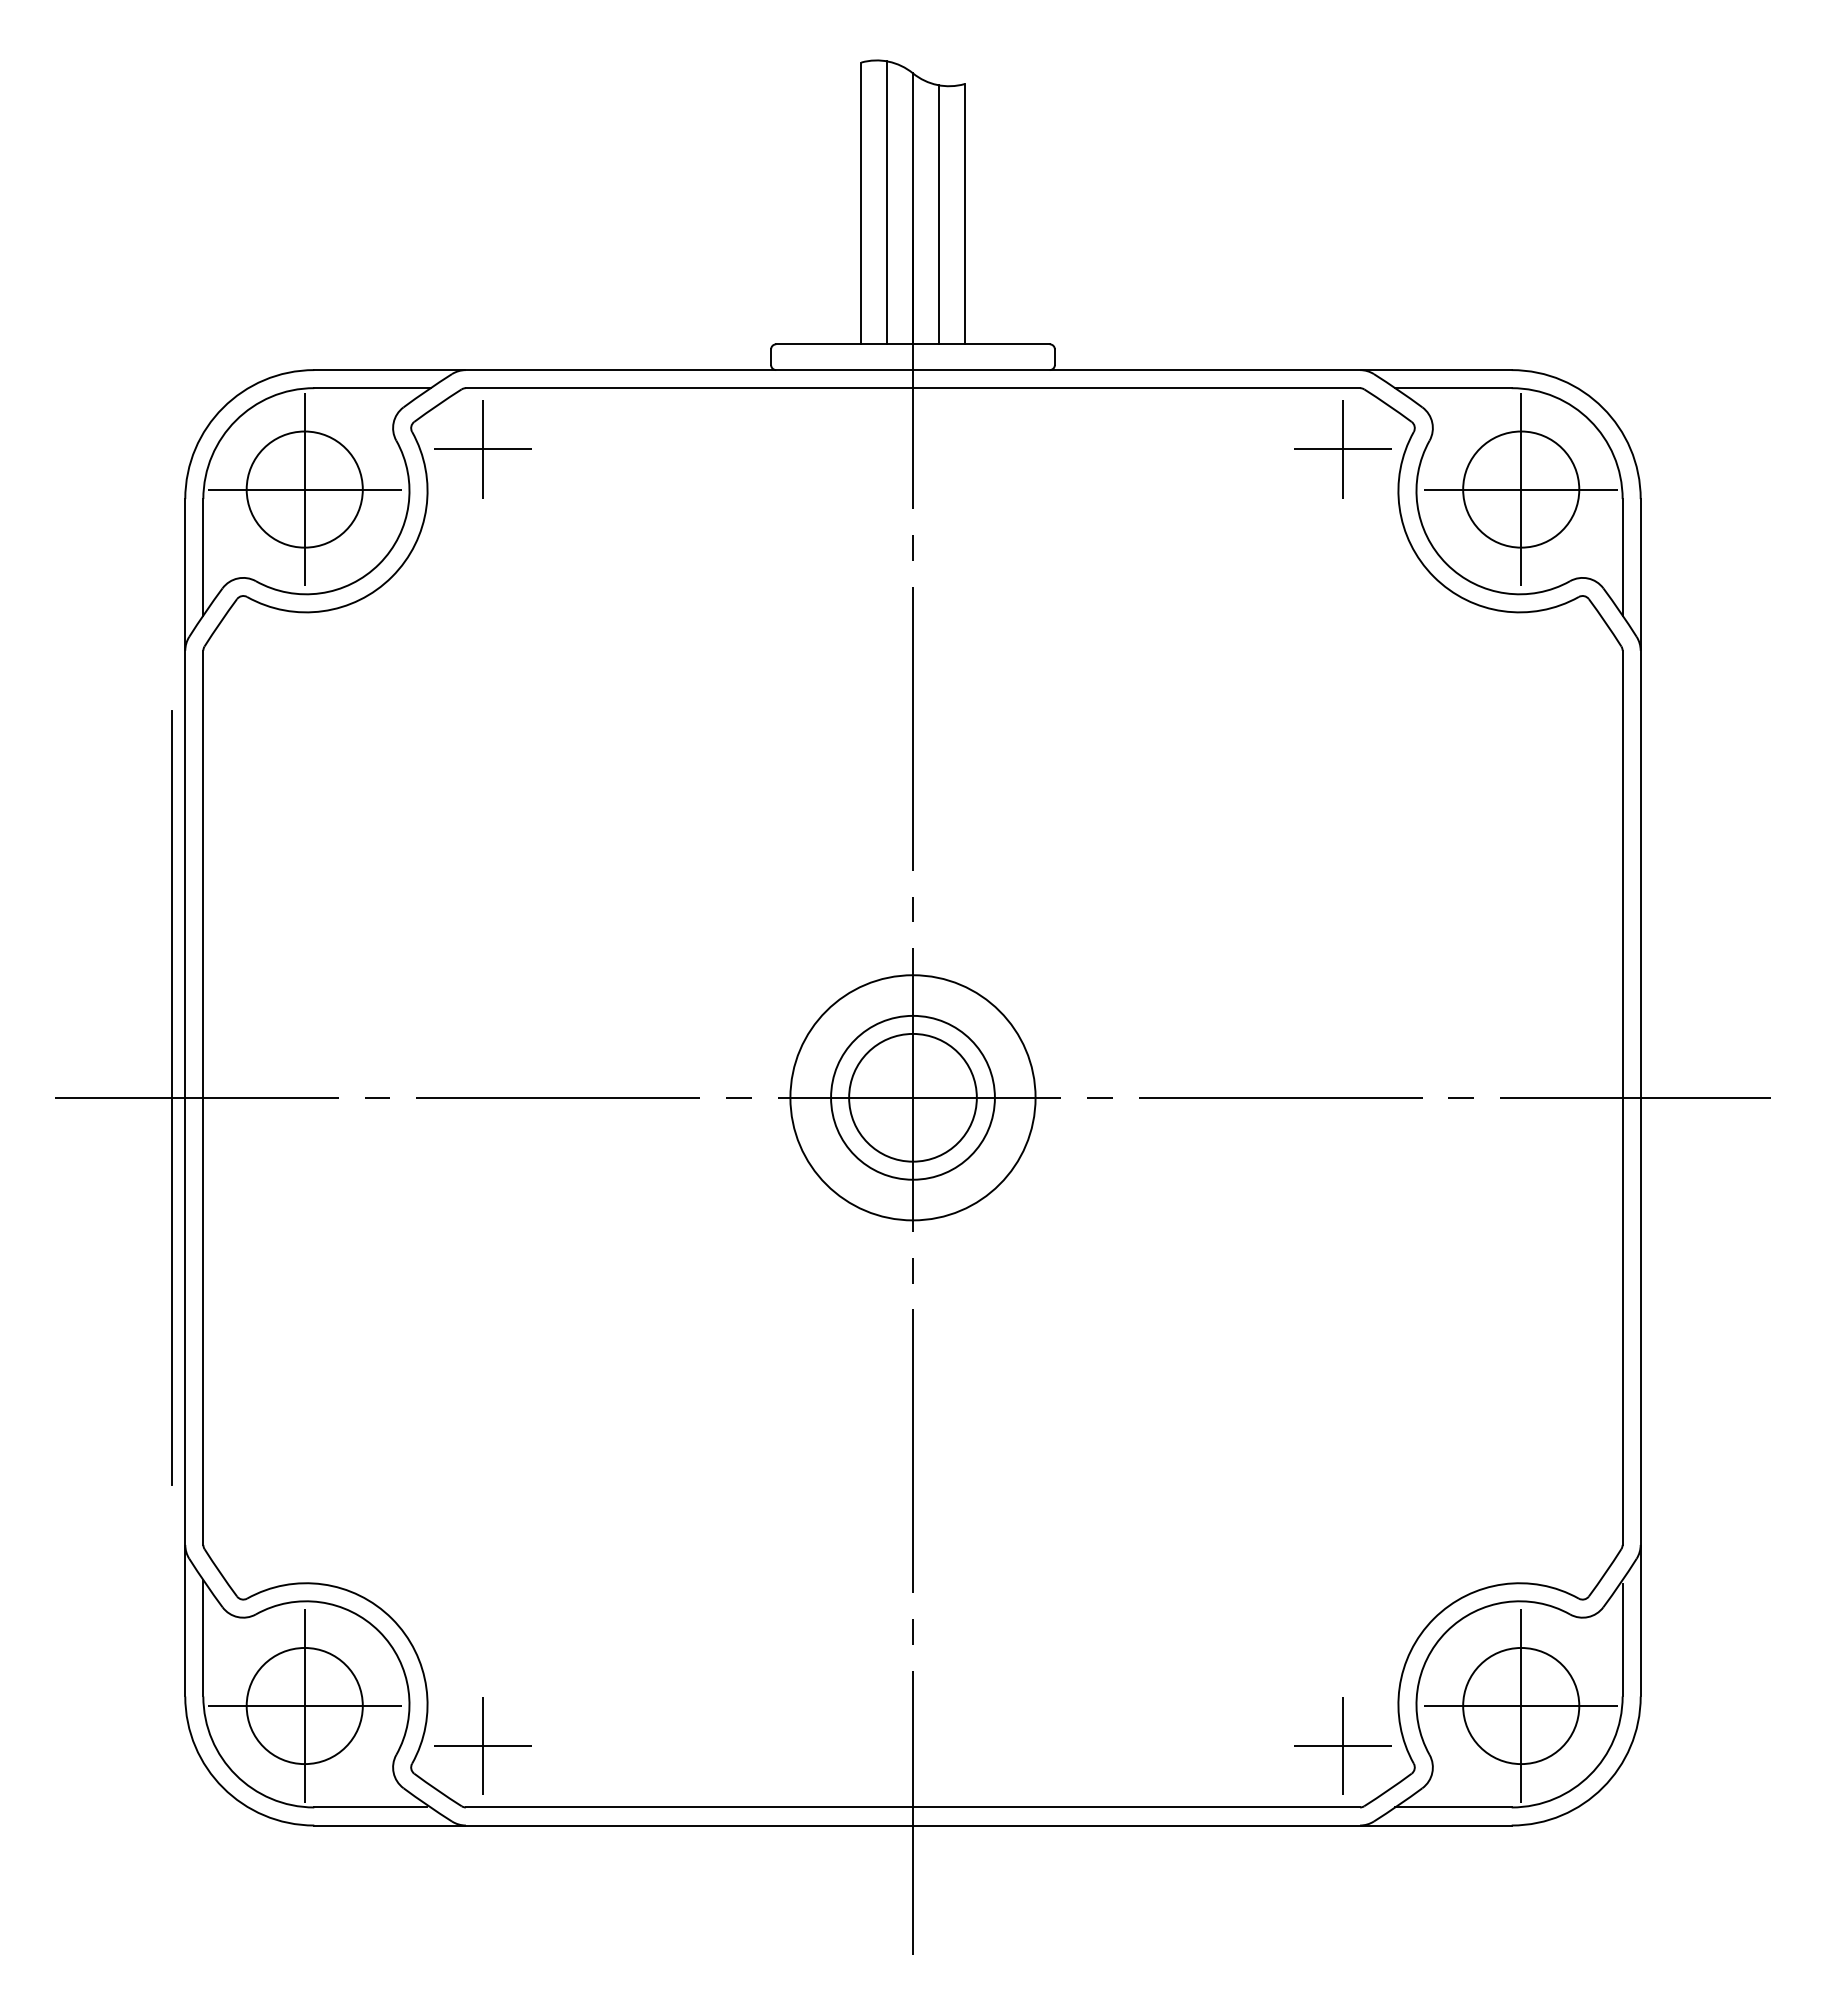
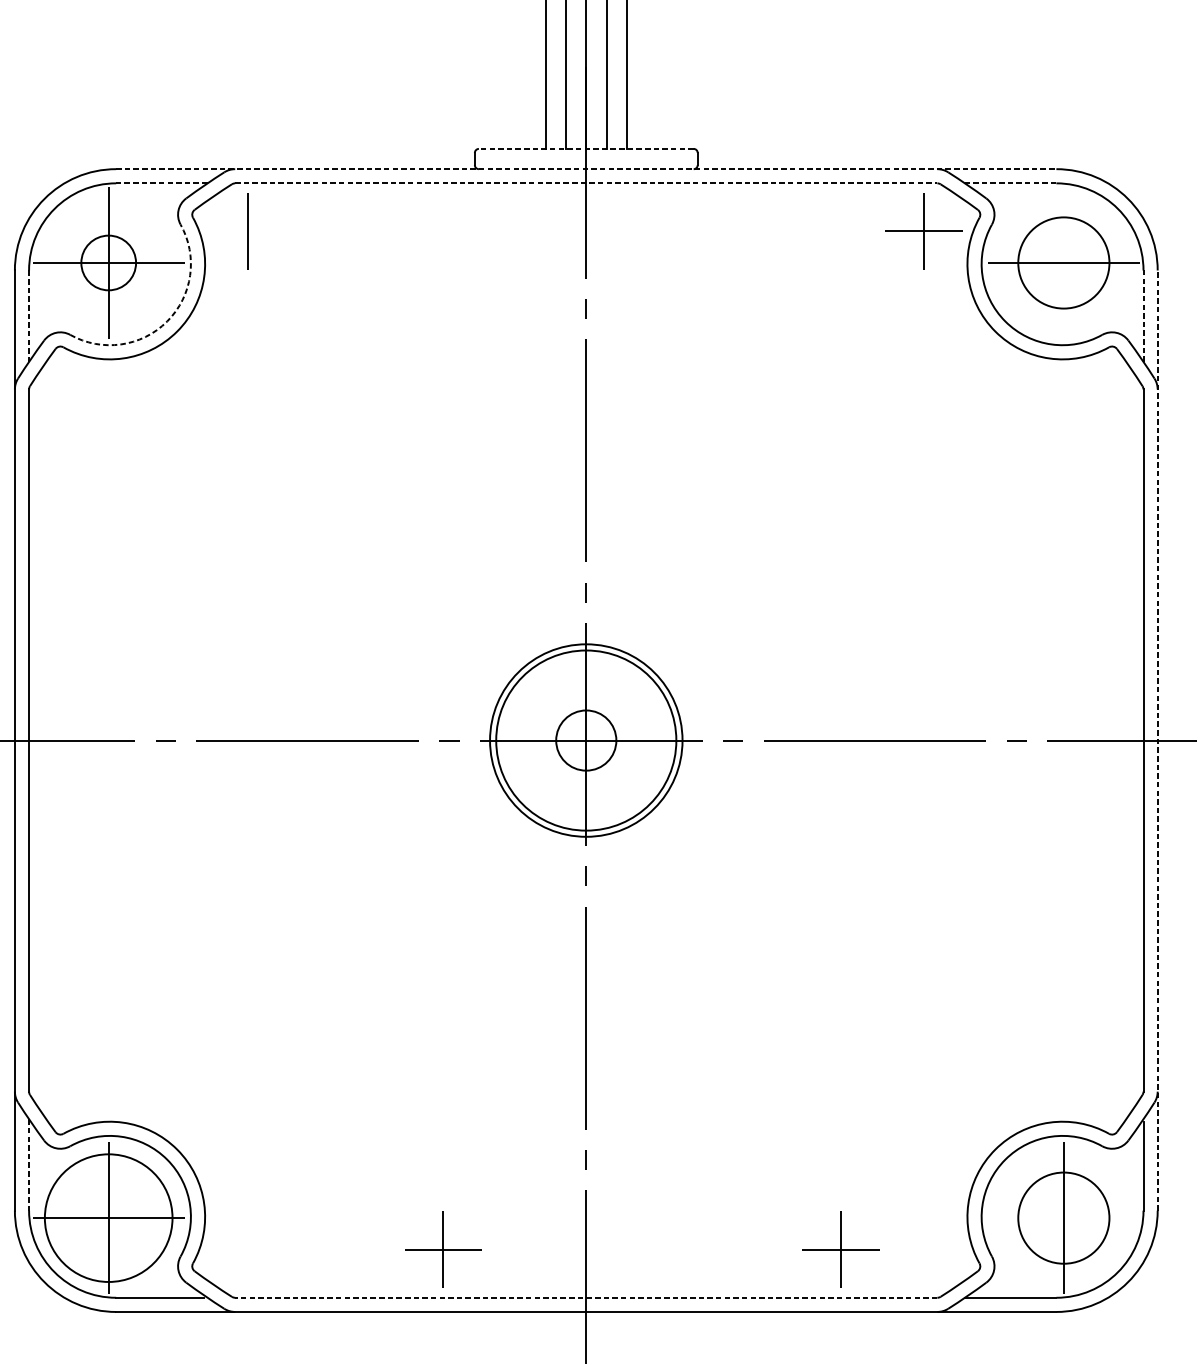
line: (913, 344) -> (586, 149), solid -> dashed
line: (913, 370) -> (586, 169), solid -> dashed
line: (372, 388) -> (161, 183), solid -> dashed
line: (913, 388) -> (586, 183), solid -> dashed
line: (1452, 388) -> (1009, 183), solid -> dashed
line: (482, 449) -> (248, 231), removed
circle: (304, 489) -> (108, 262), size x0.6
line: (1521, 489) -> (1064, 262), removed
line: (1622, 556) -> (1143, 315), solid -> dashed
line: (203, 557) -> (29, 316), solid -> dashed
arc: (379, 564) -> (167, 321), solid -> dashed
line: (172, 1097) -> (4, 740), removed
circle: (912, 1097) -> (585, 740), size x0.6
circle: (912, 1097) -> (585, 740), size x1.4
line: (1640, 1097) -> (1157, 740), solid -> dashed
line: (203, 1638) -> (29, 1165), solid -> dashed
circle: (304, 1705) -> (108, 1217), size x1.4
line: (1520, 1706) -> (1063, 1218), removed
part: (482, 1745) -> (442, 1249), moved
part: (1342, 1745) -> (840, 1249), moved
line: (912, 1807) -> (585, 1297), solid -> dashed

